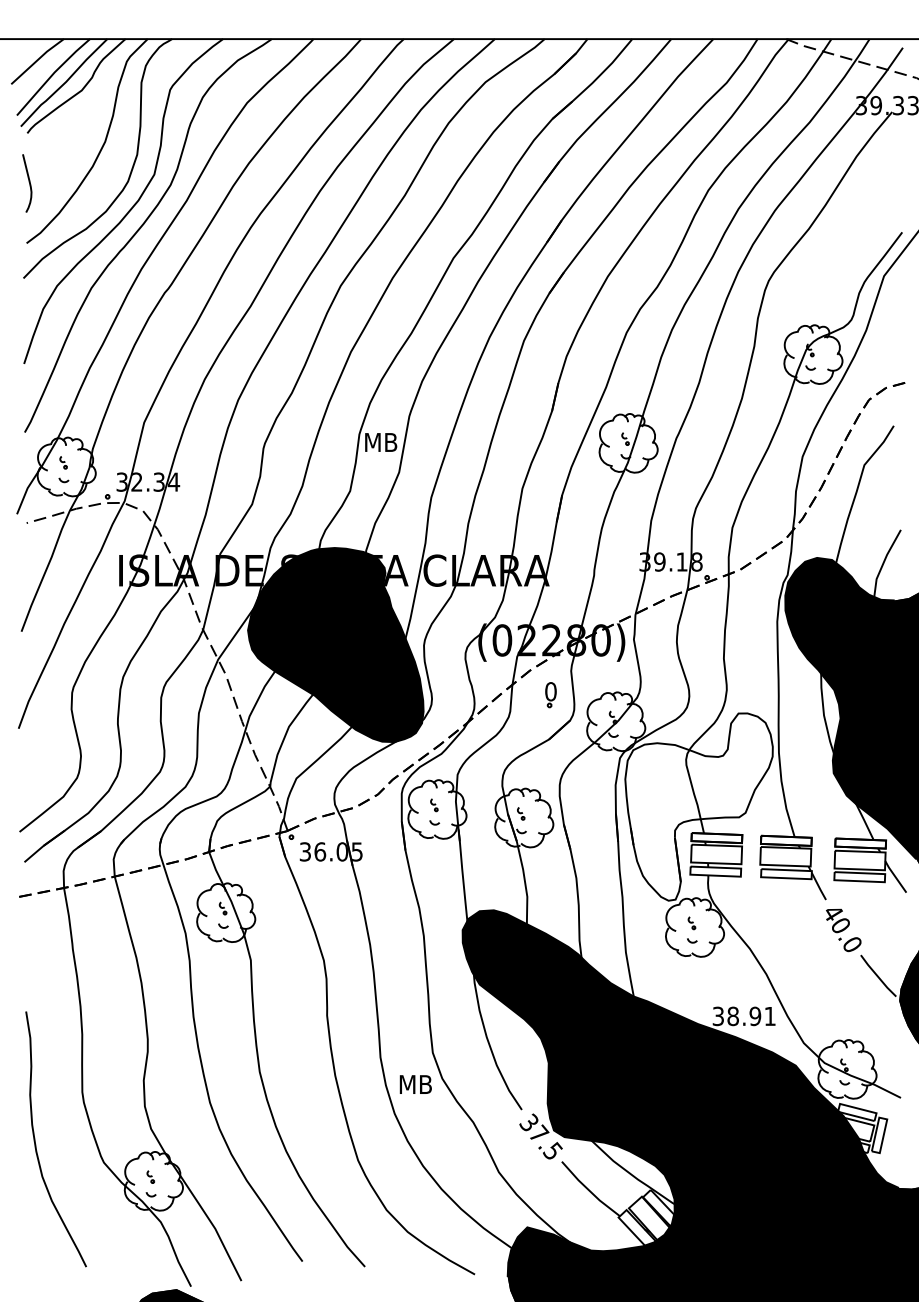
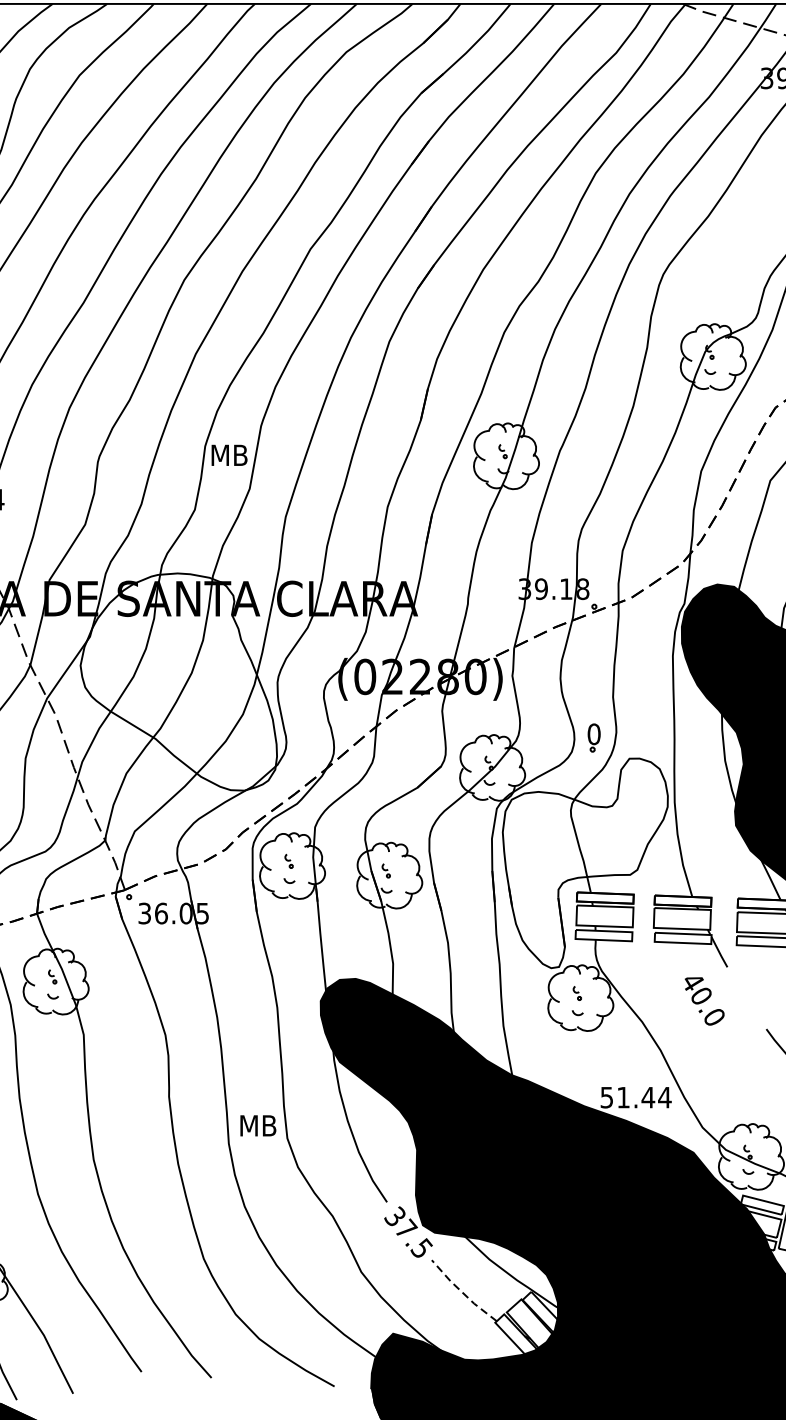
fill: (335, 645) -> (178, 682), removed
part: (550, 695) -> (593, 738), moved
text: (843, 930) -> (704, 1001), moved
text: (744, 1016) -> (636, 1097), 38.91 -> 51.44
text: (415, 1084) -> (257, 1125), moved
line: (589, 1190) -> (462, 1292), solid -> dashed

